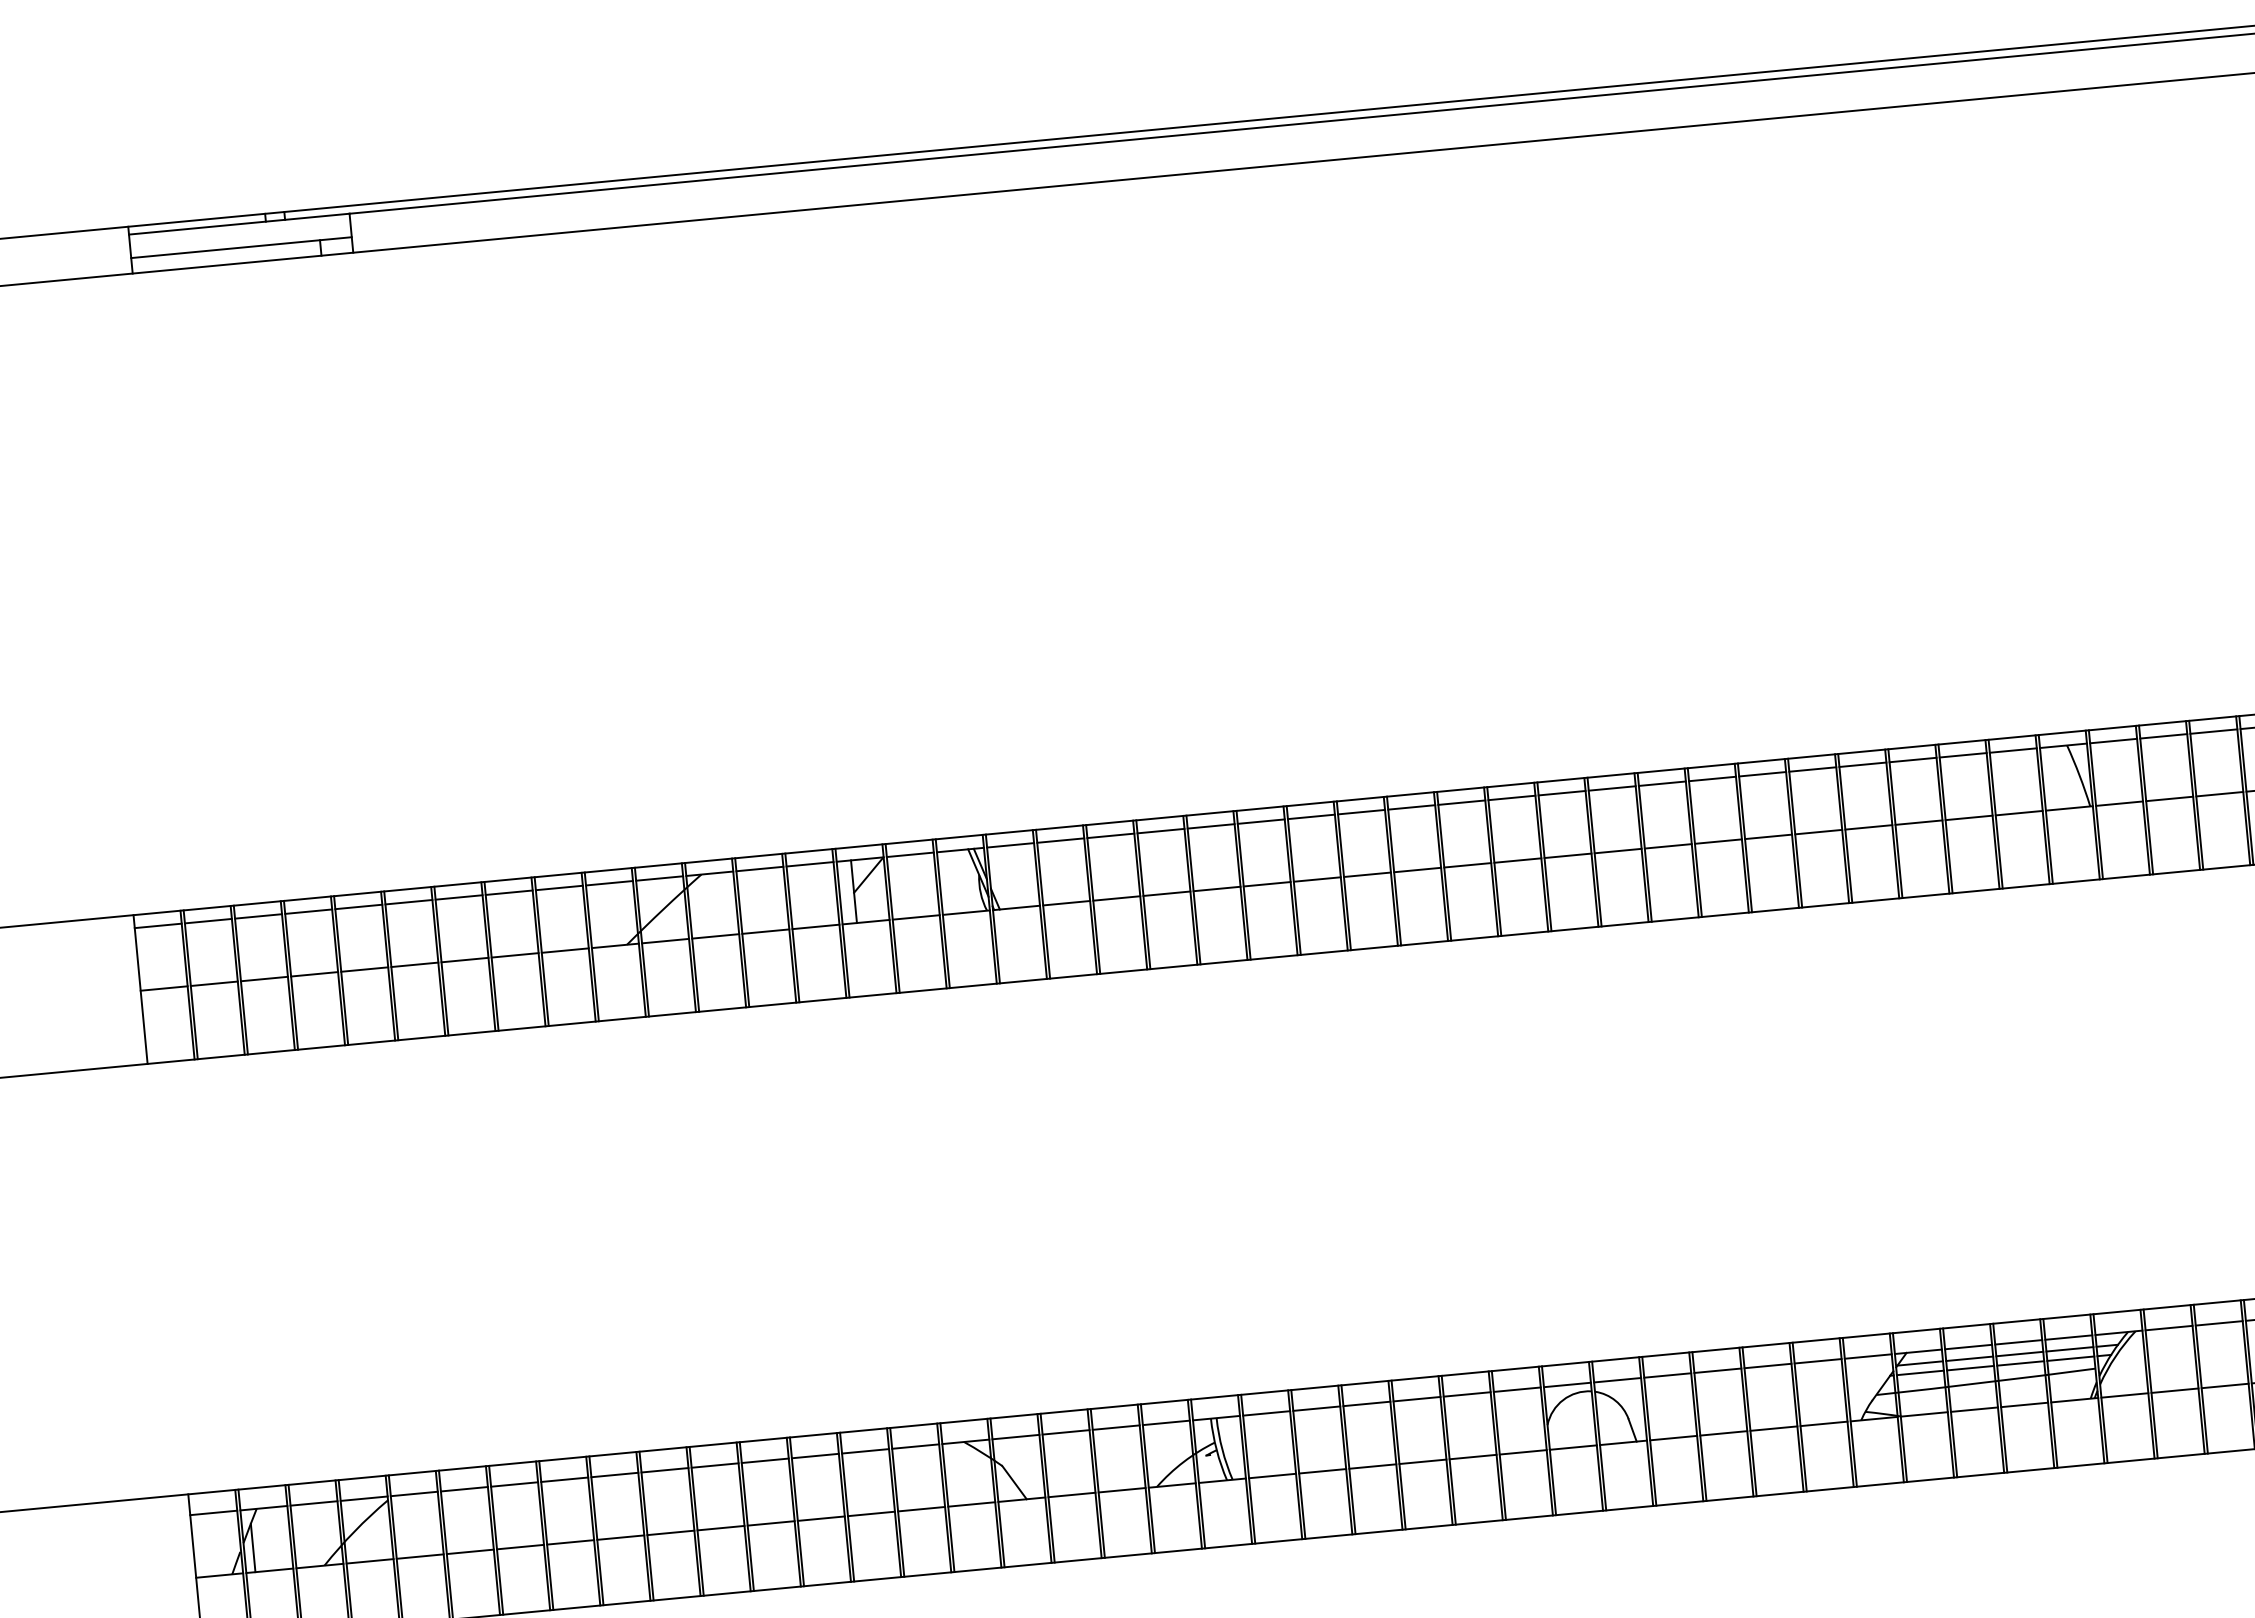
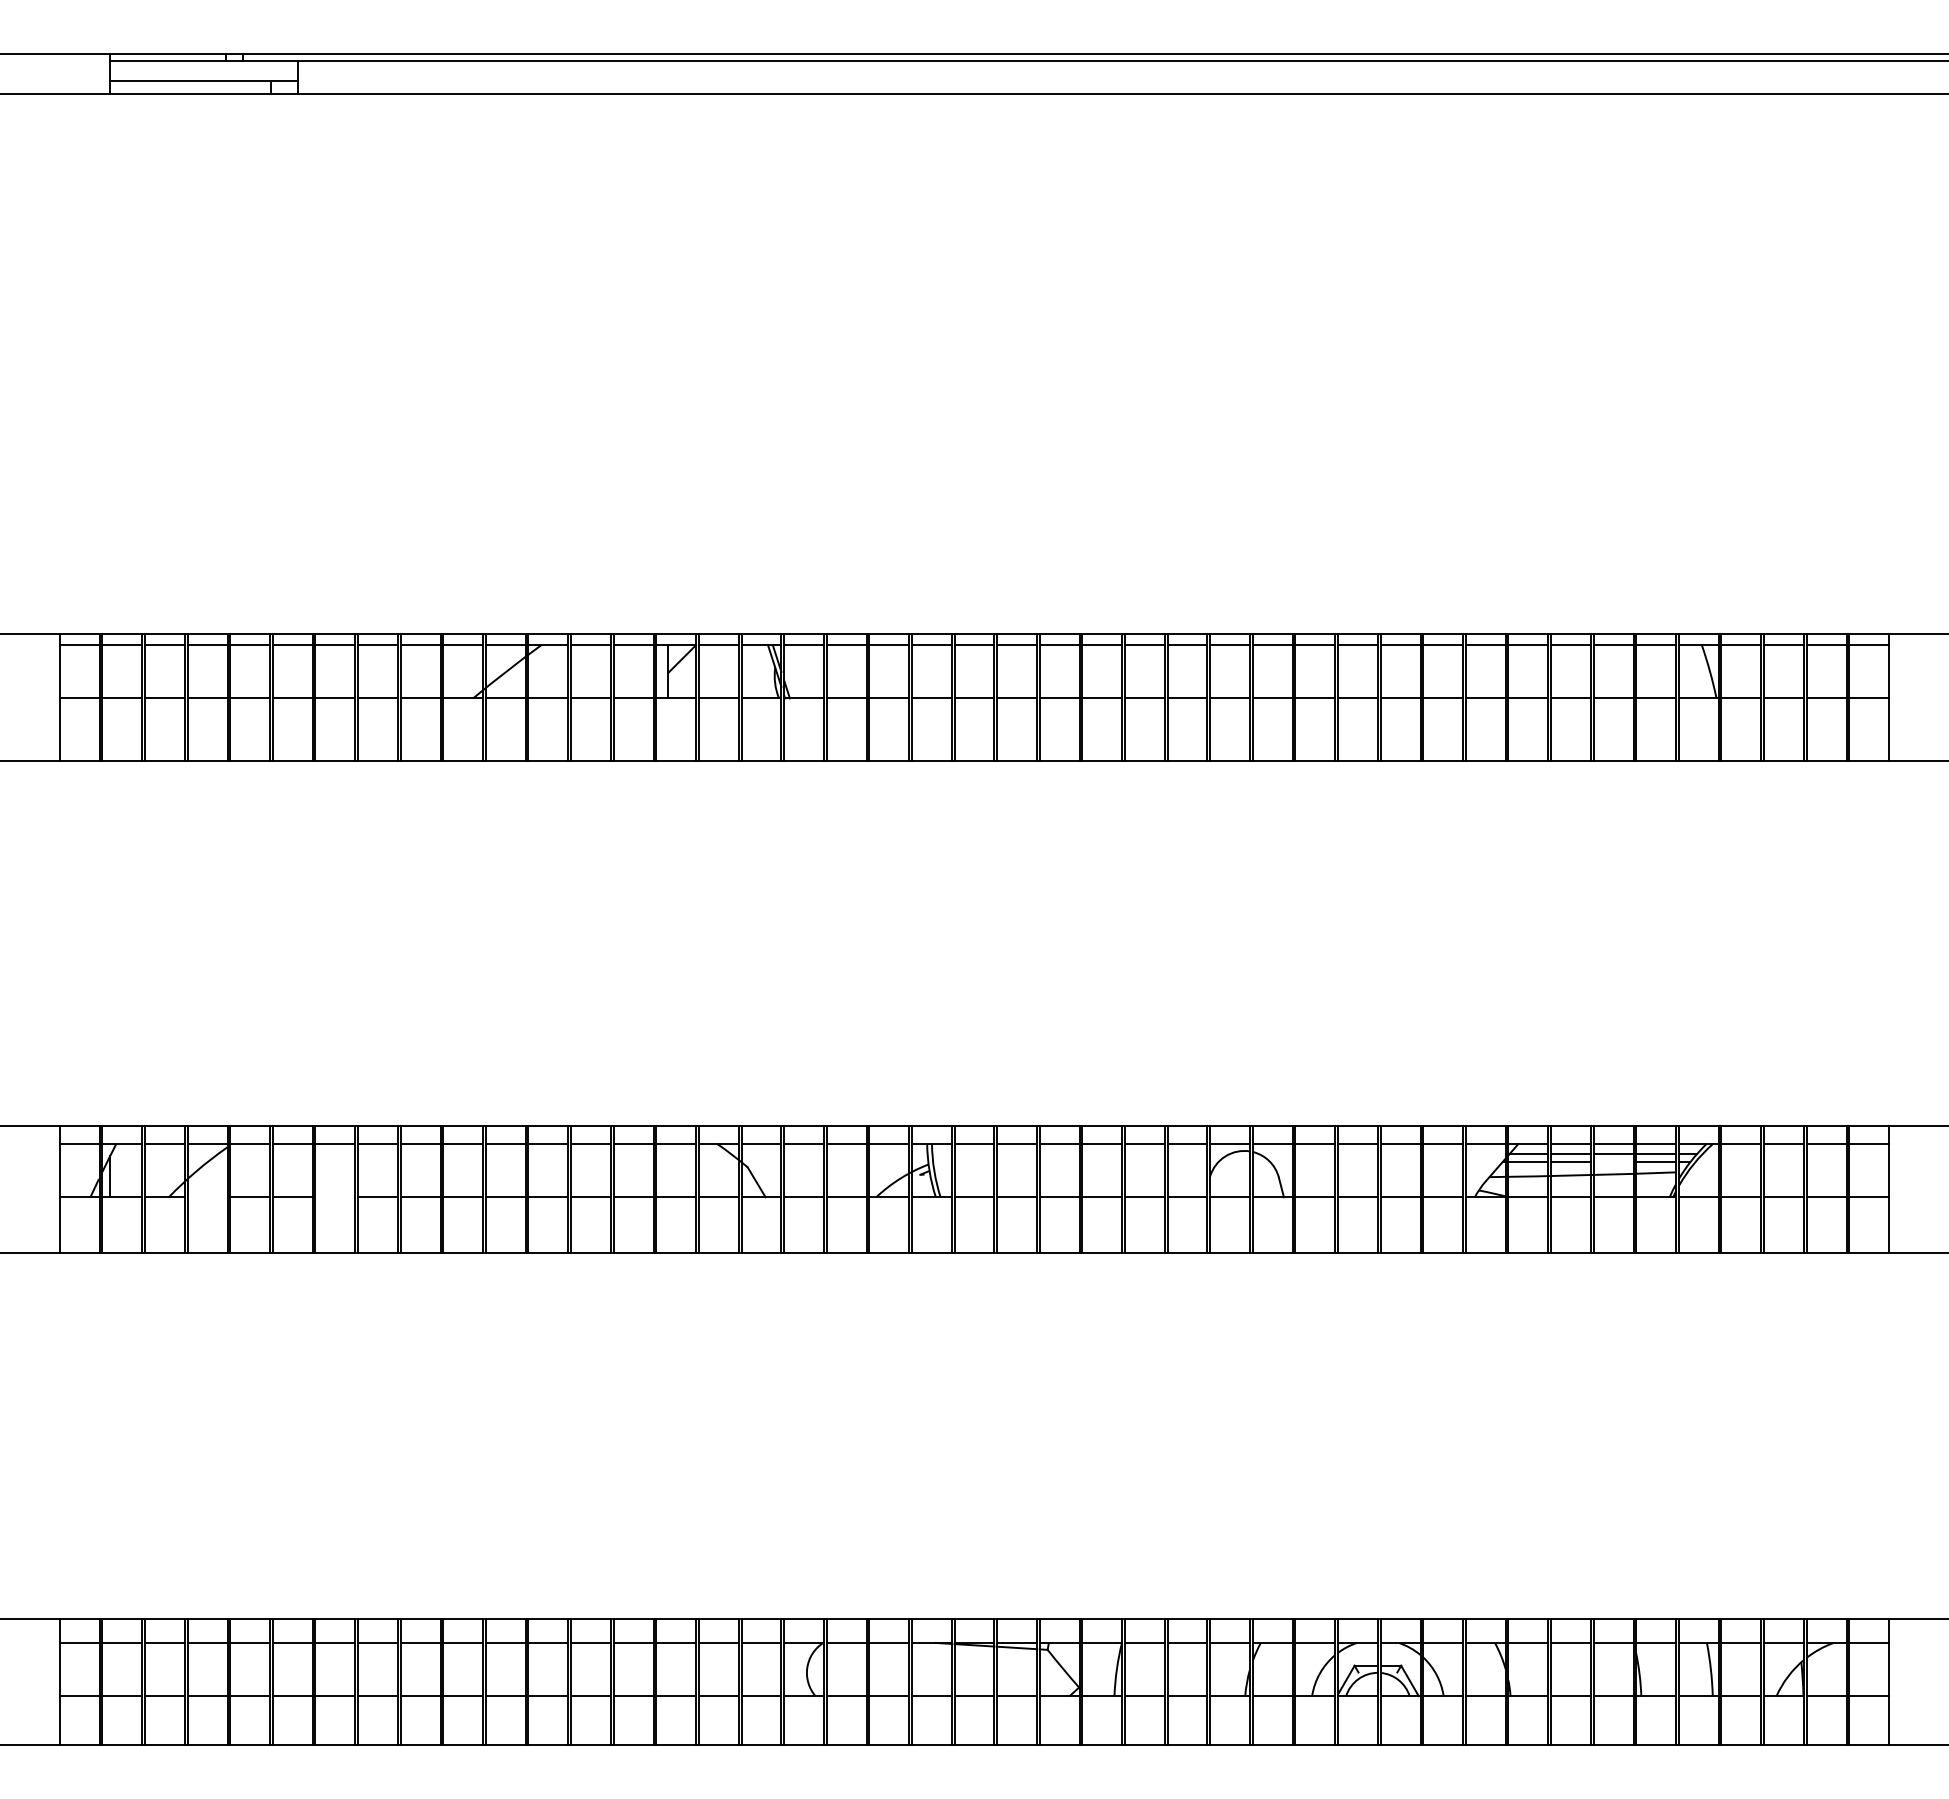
line: (2020, 1364) -> (1613, 1162), removed
line: (520, 1547) -> (335, 1197), removed
line: (370, 1561) -> (207, 1197), removed

